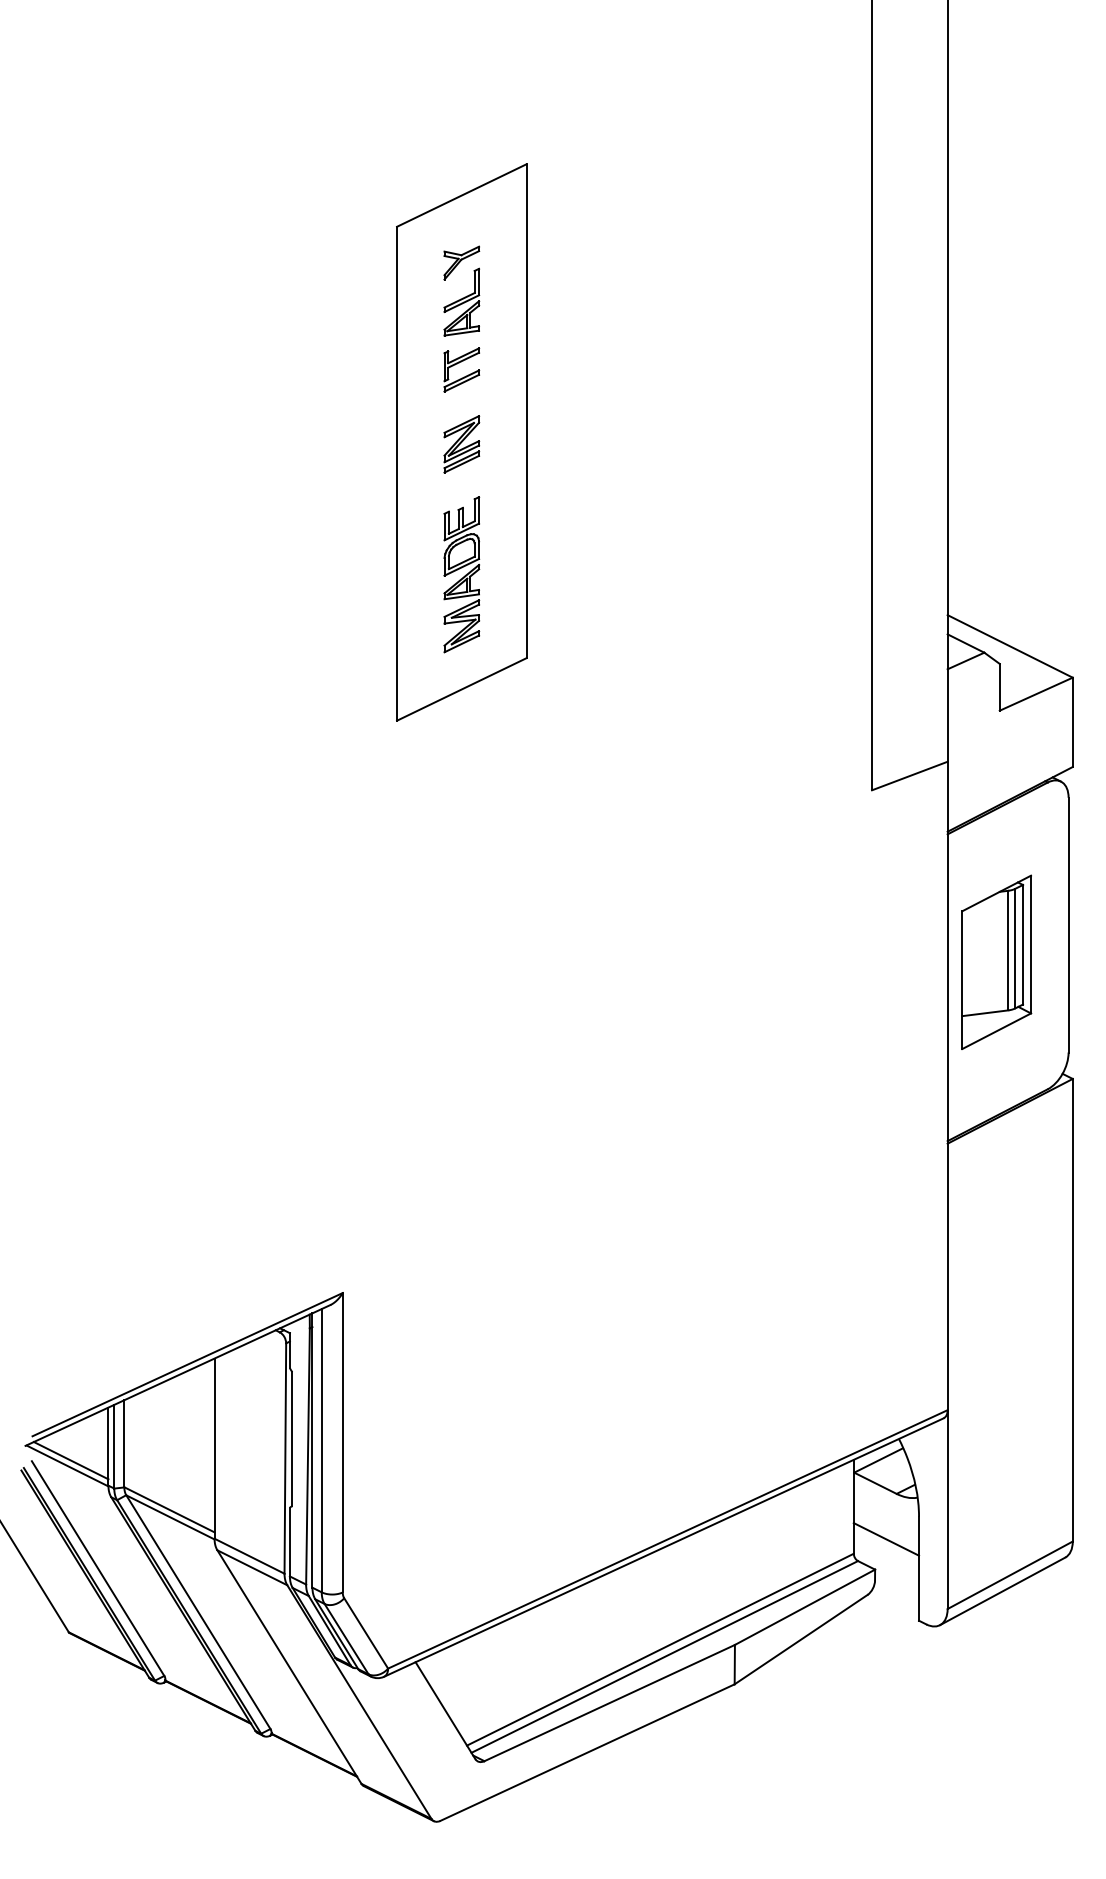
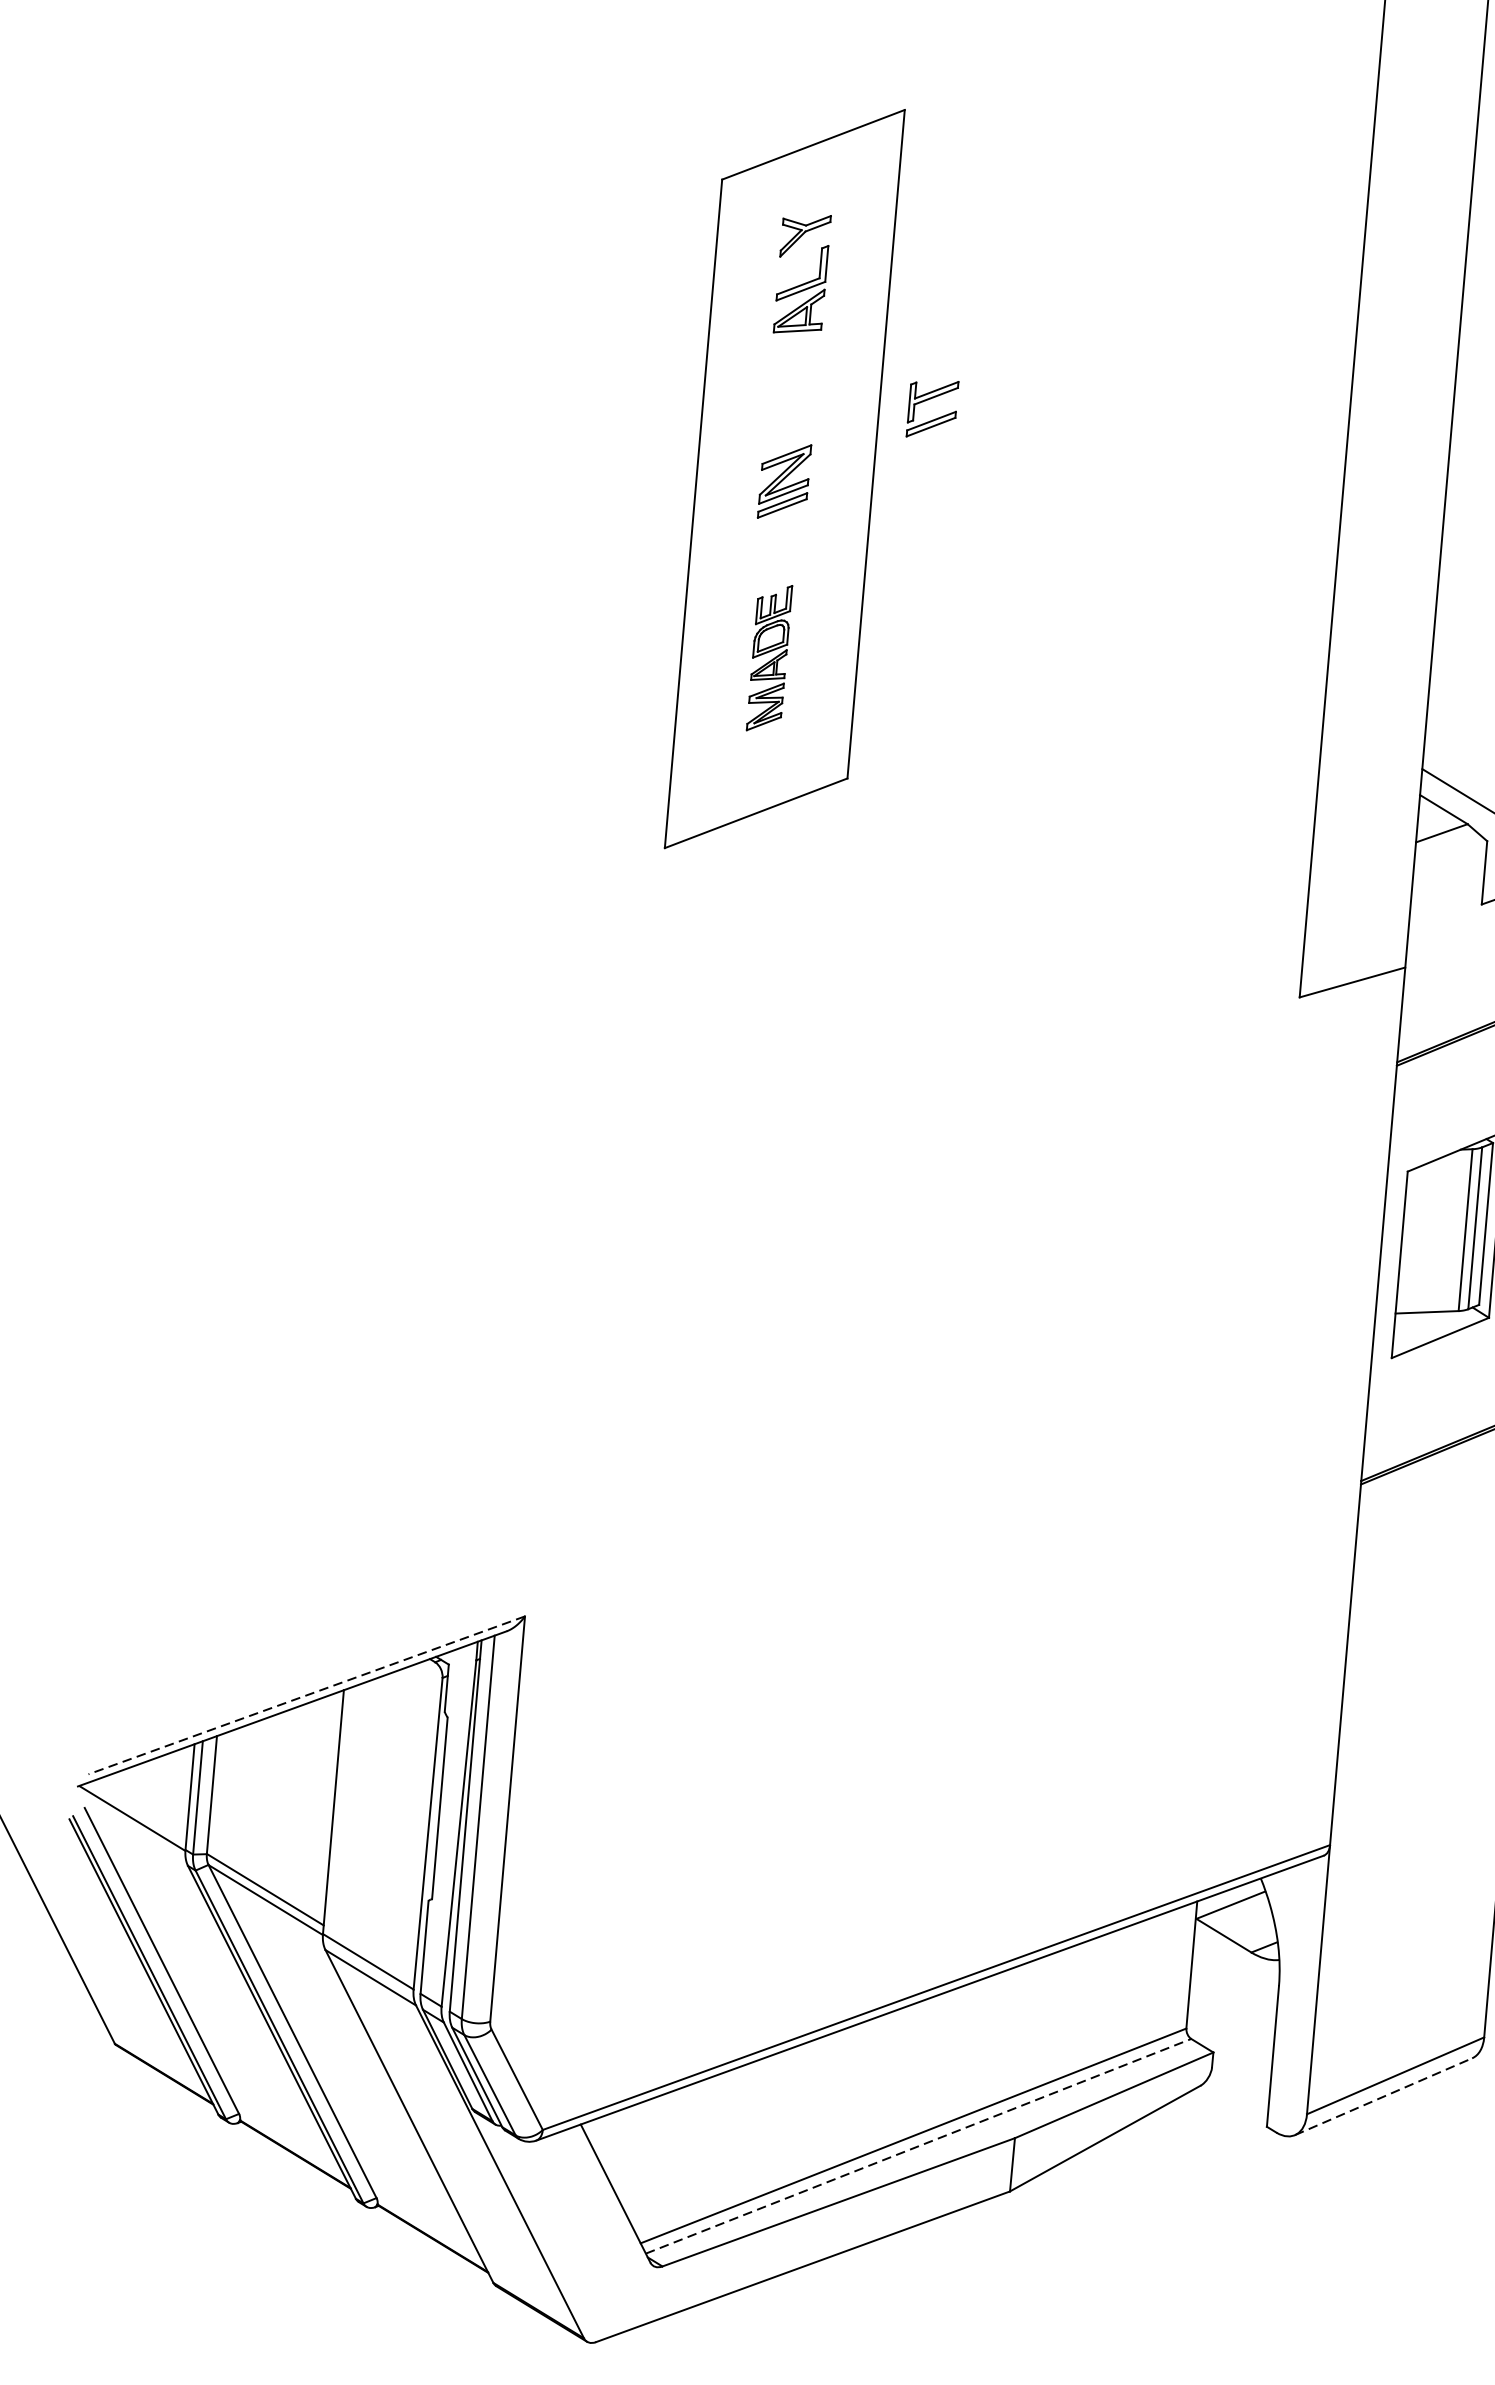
part: (459, 363) -> (930, 400), moved
part: (461, 574) -> (769, 657), size x0.7
line: (187, 1364) -> (306, 1695), solid -> dashed
line: (70, 1460) -> (137, 1811), removed
line: (886, 1539) -> (1232, 2013), removed
line: (1003, 1591) -> (1384, 2097), solid -> dashed
line: (664, 1656) -> (918, 2145), solid -> dashed

